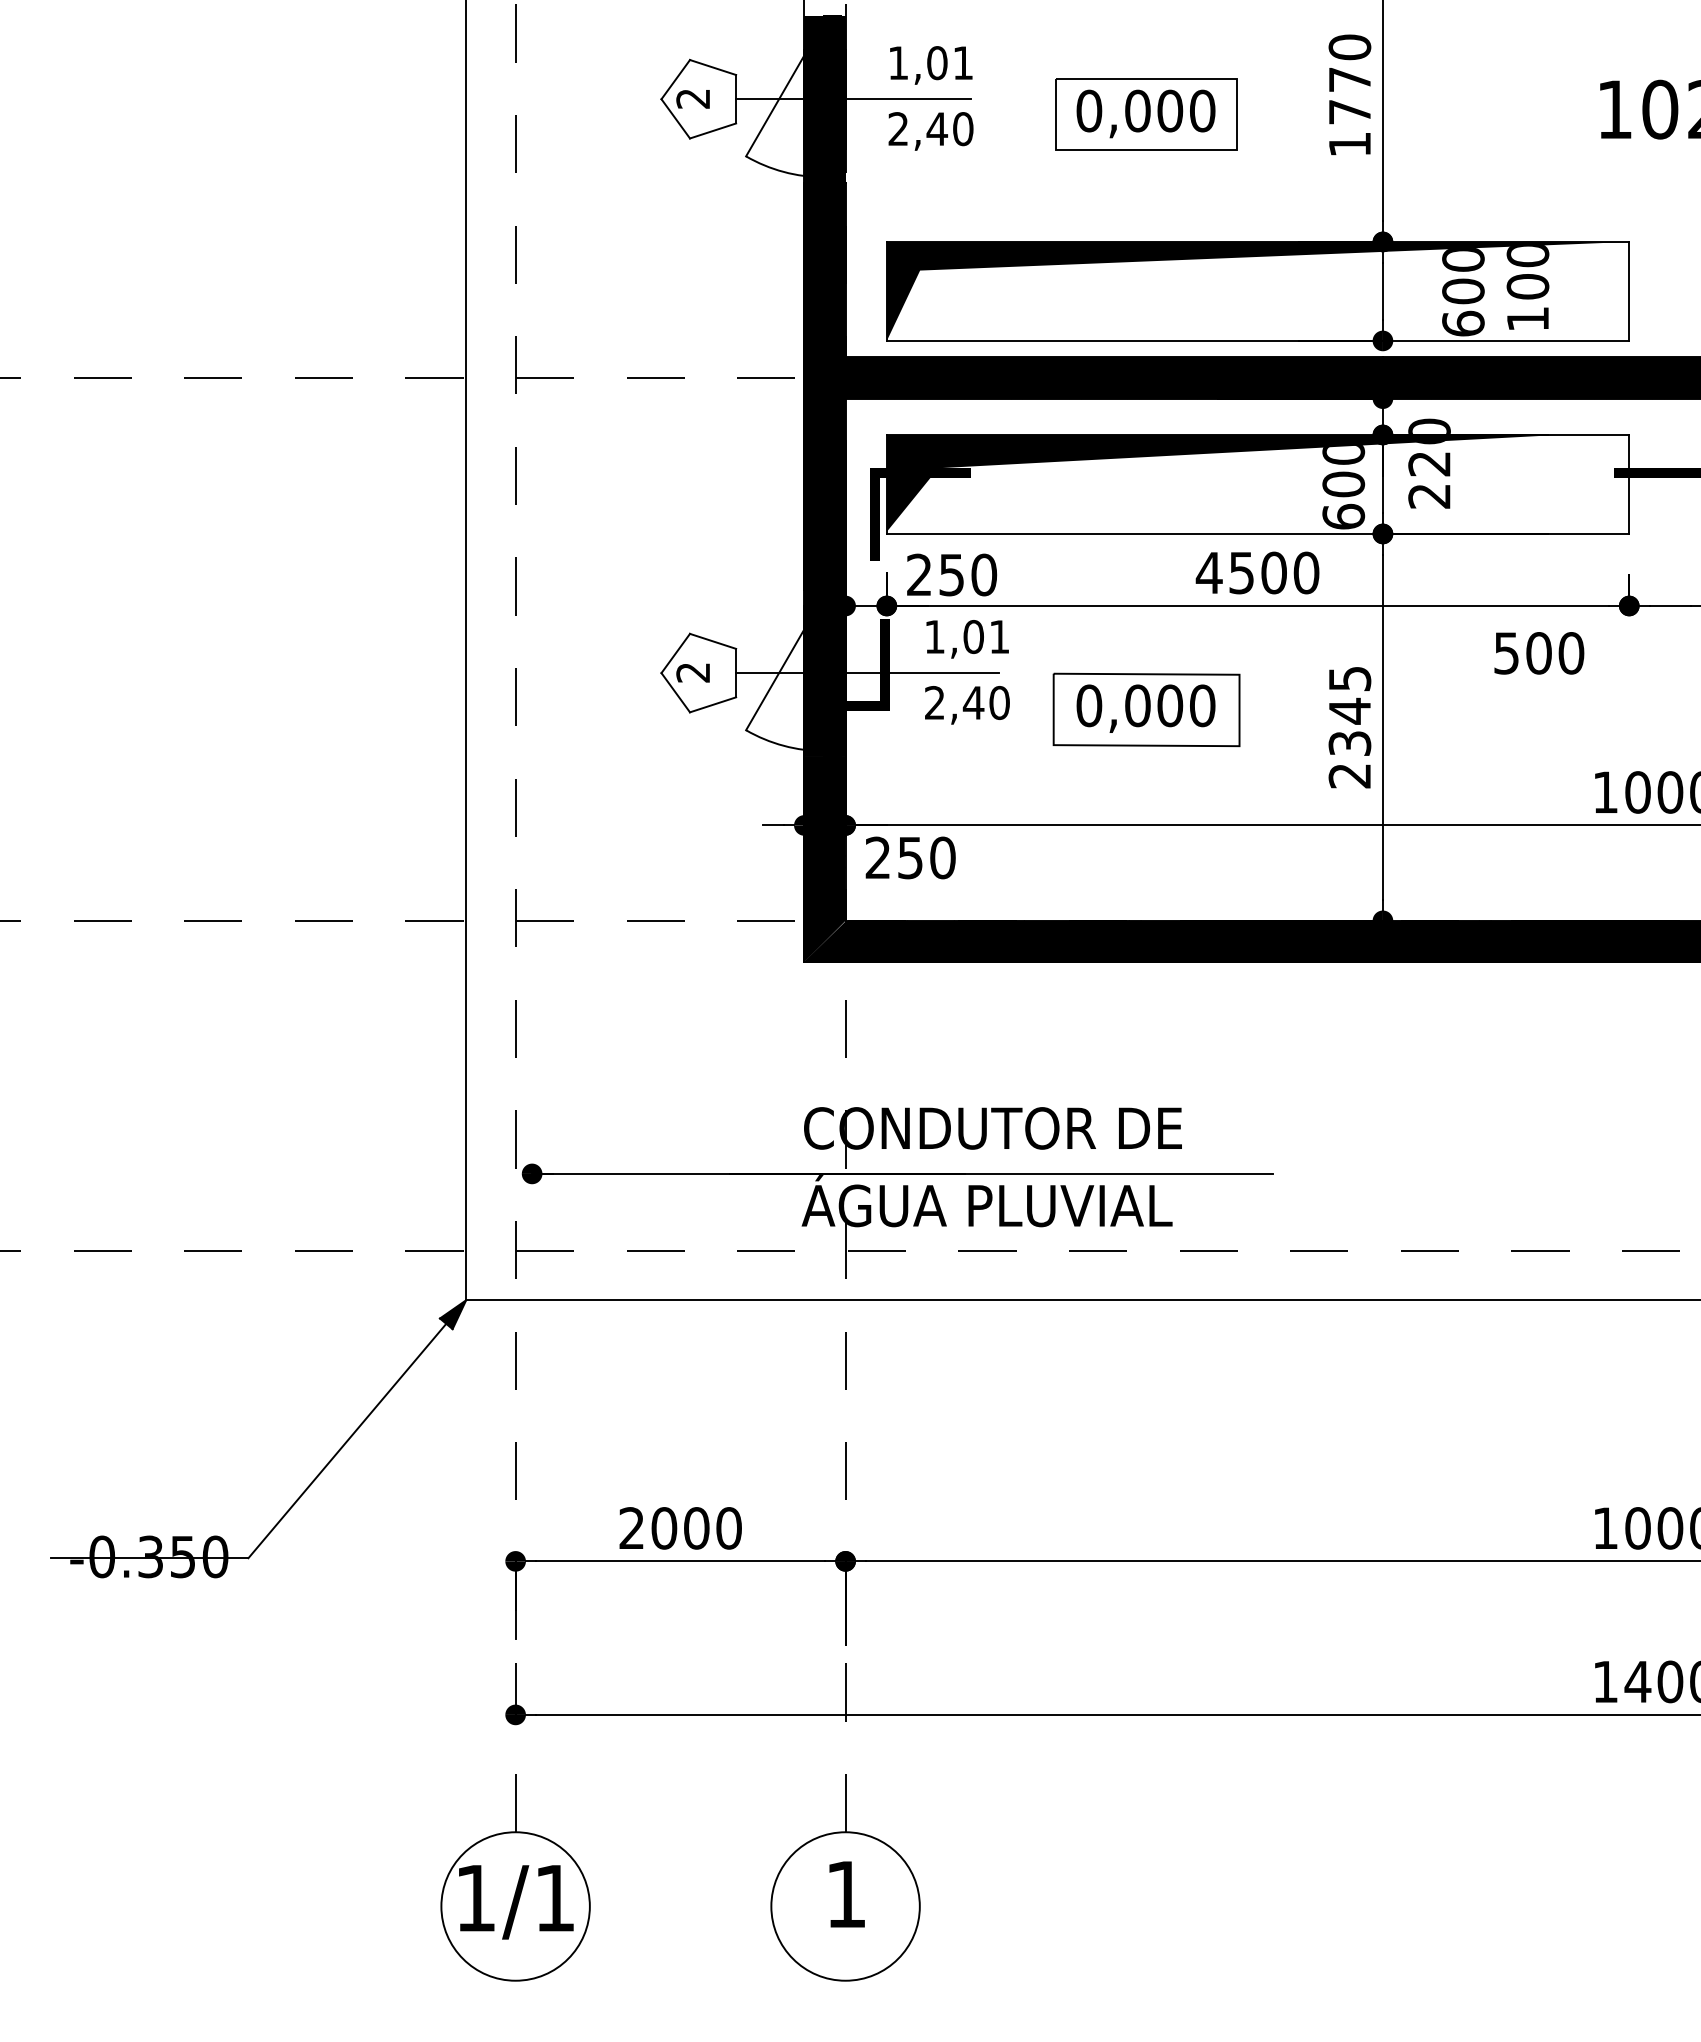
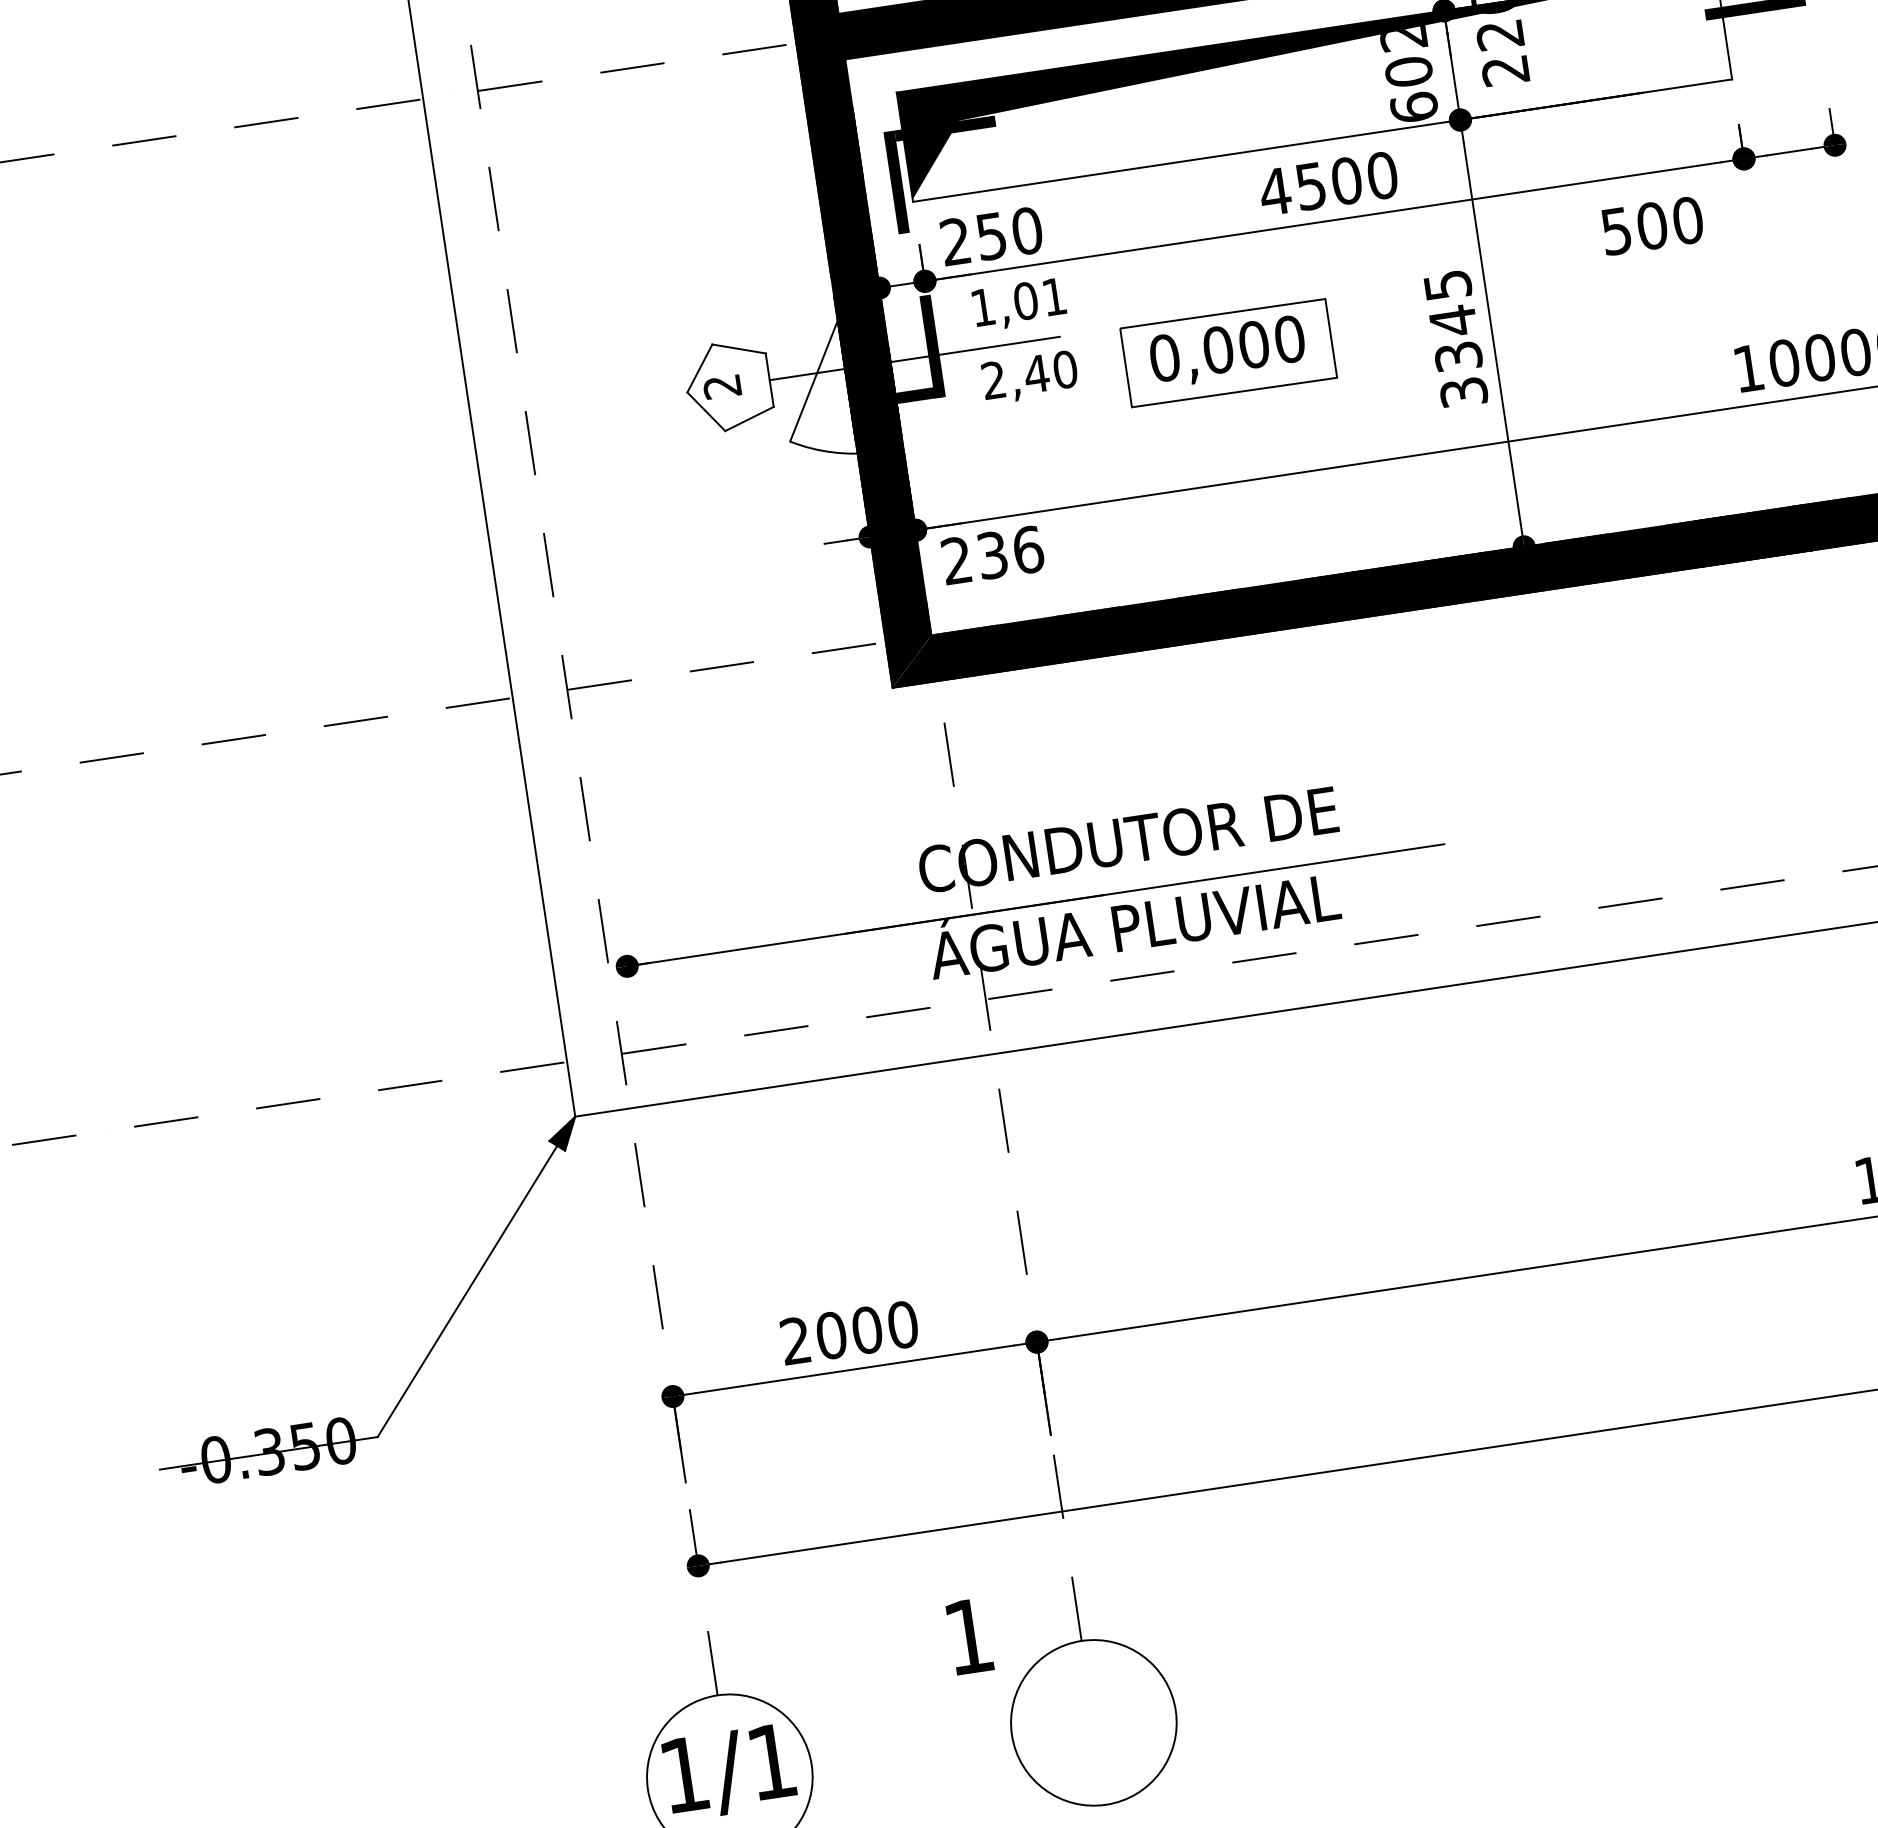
text: (1343, 454) -> (1403, 38), 600 -> 602
text: (1349, 775) -> (1463, 392), 2345 -> 3345
text: (926, 857) -> (1010, 552), 250 -> 236
text: (846, 1894) -> (969, 1636), moved

